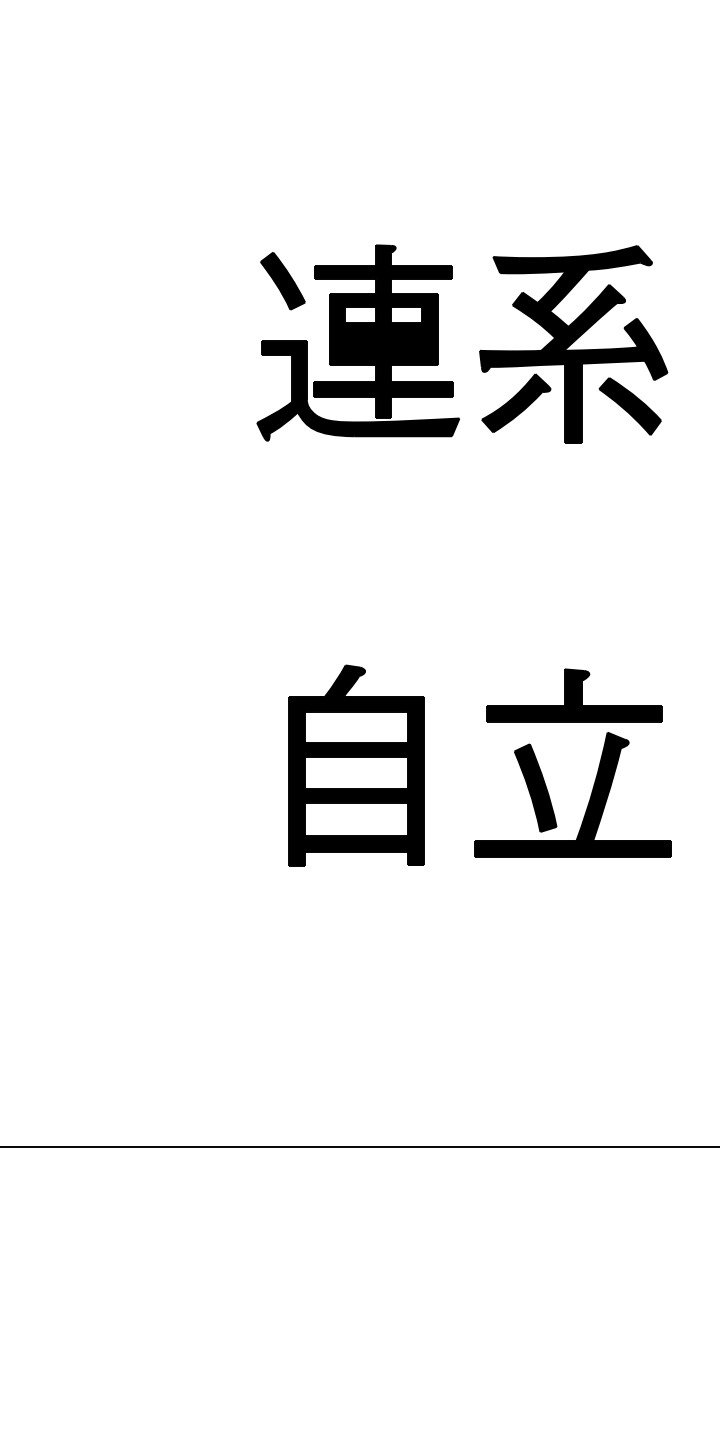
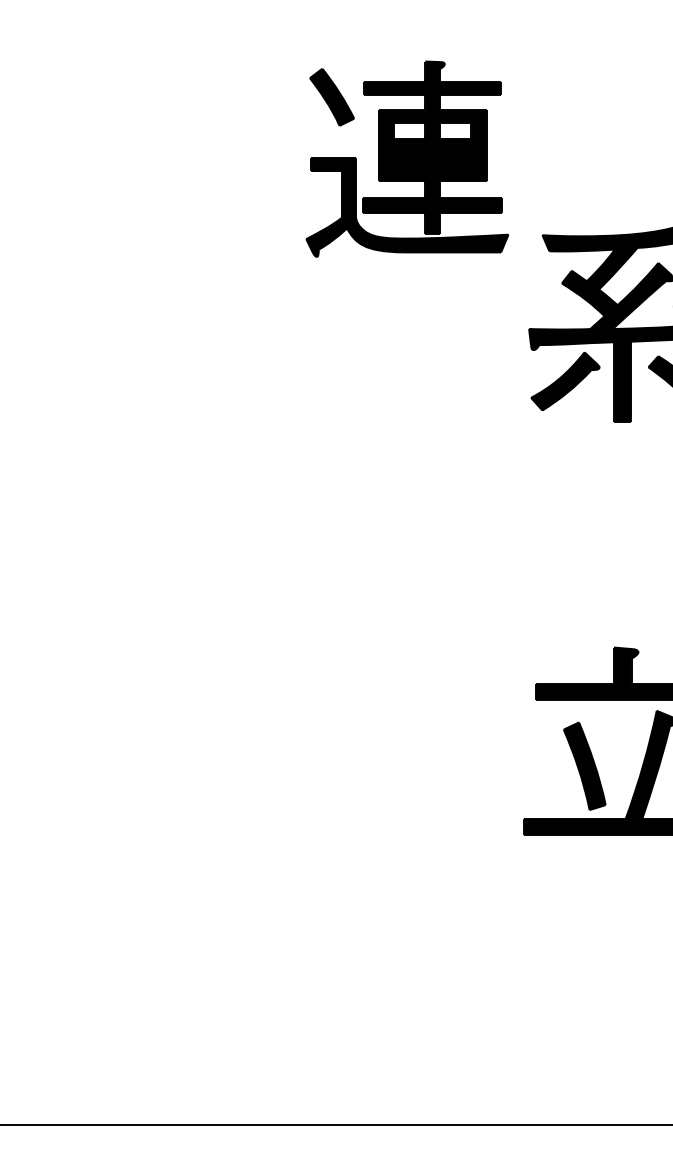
part: (357, 342) -> (406, 158), moved
part: (356, 765) -> (405, 743), removed

